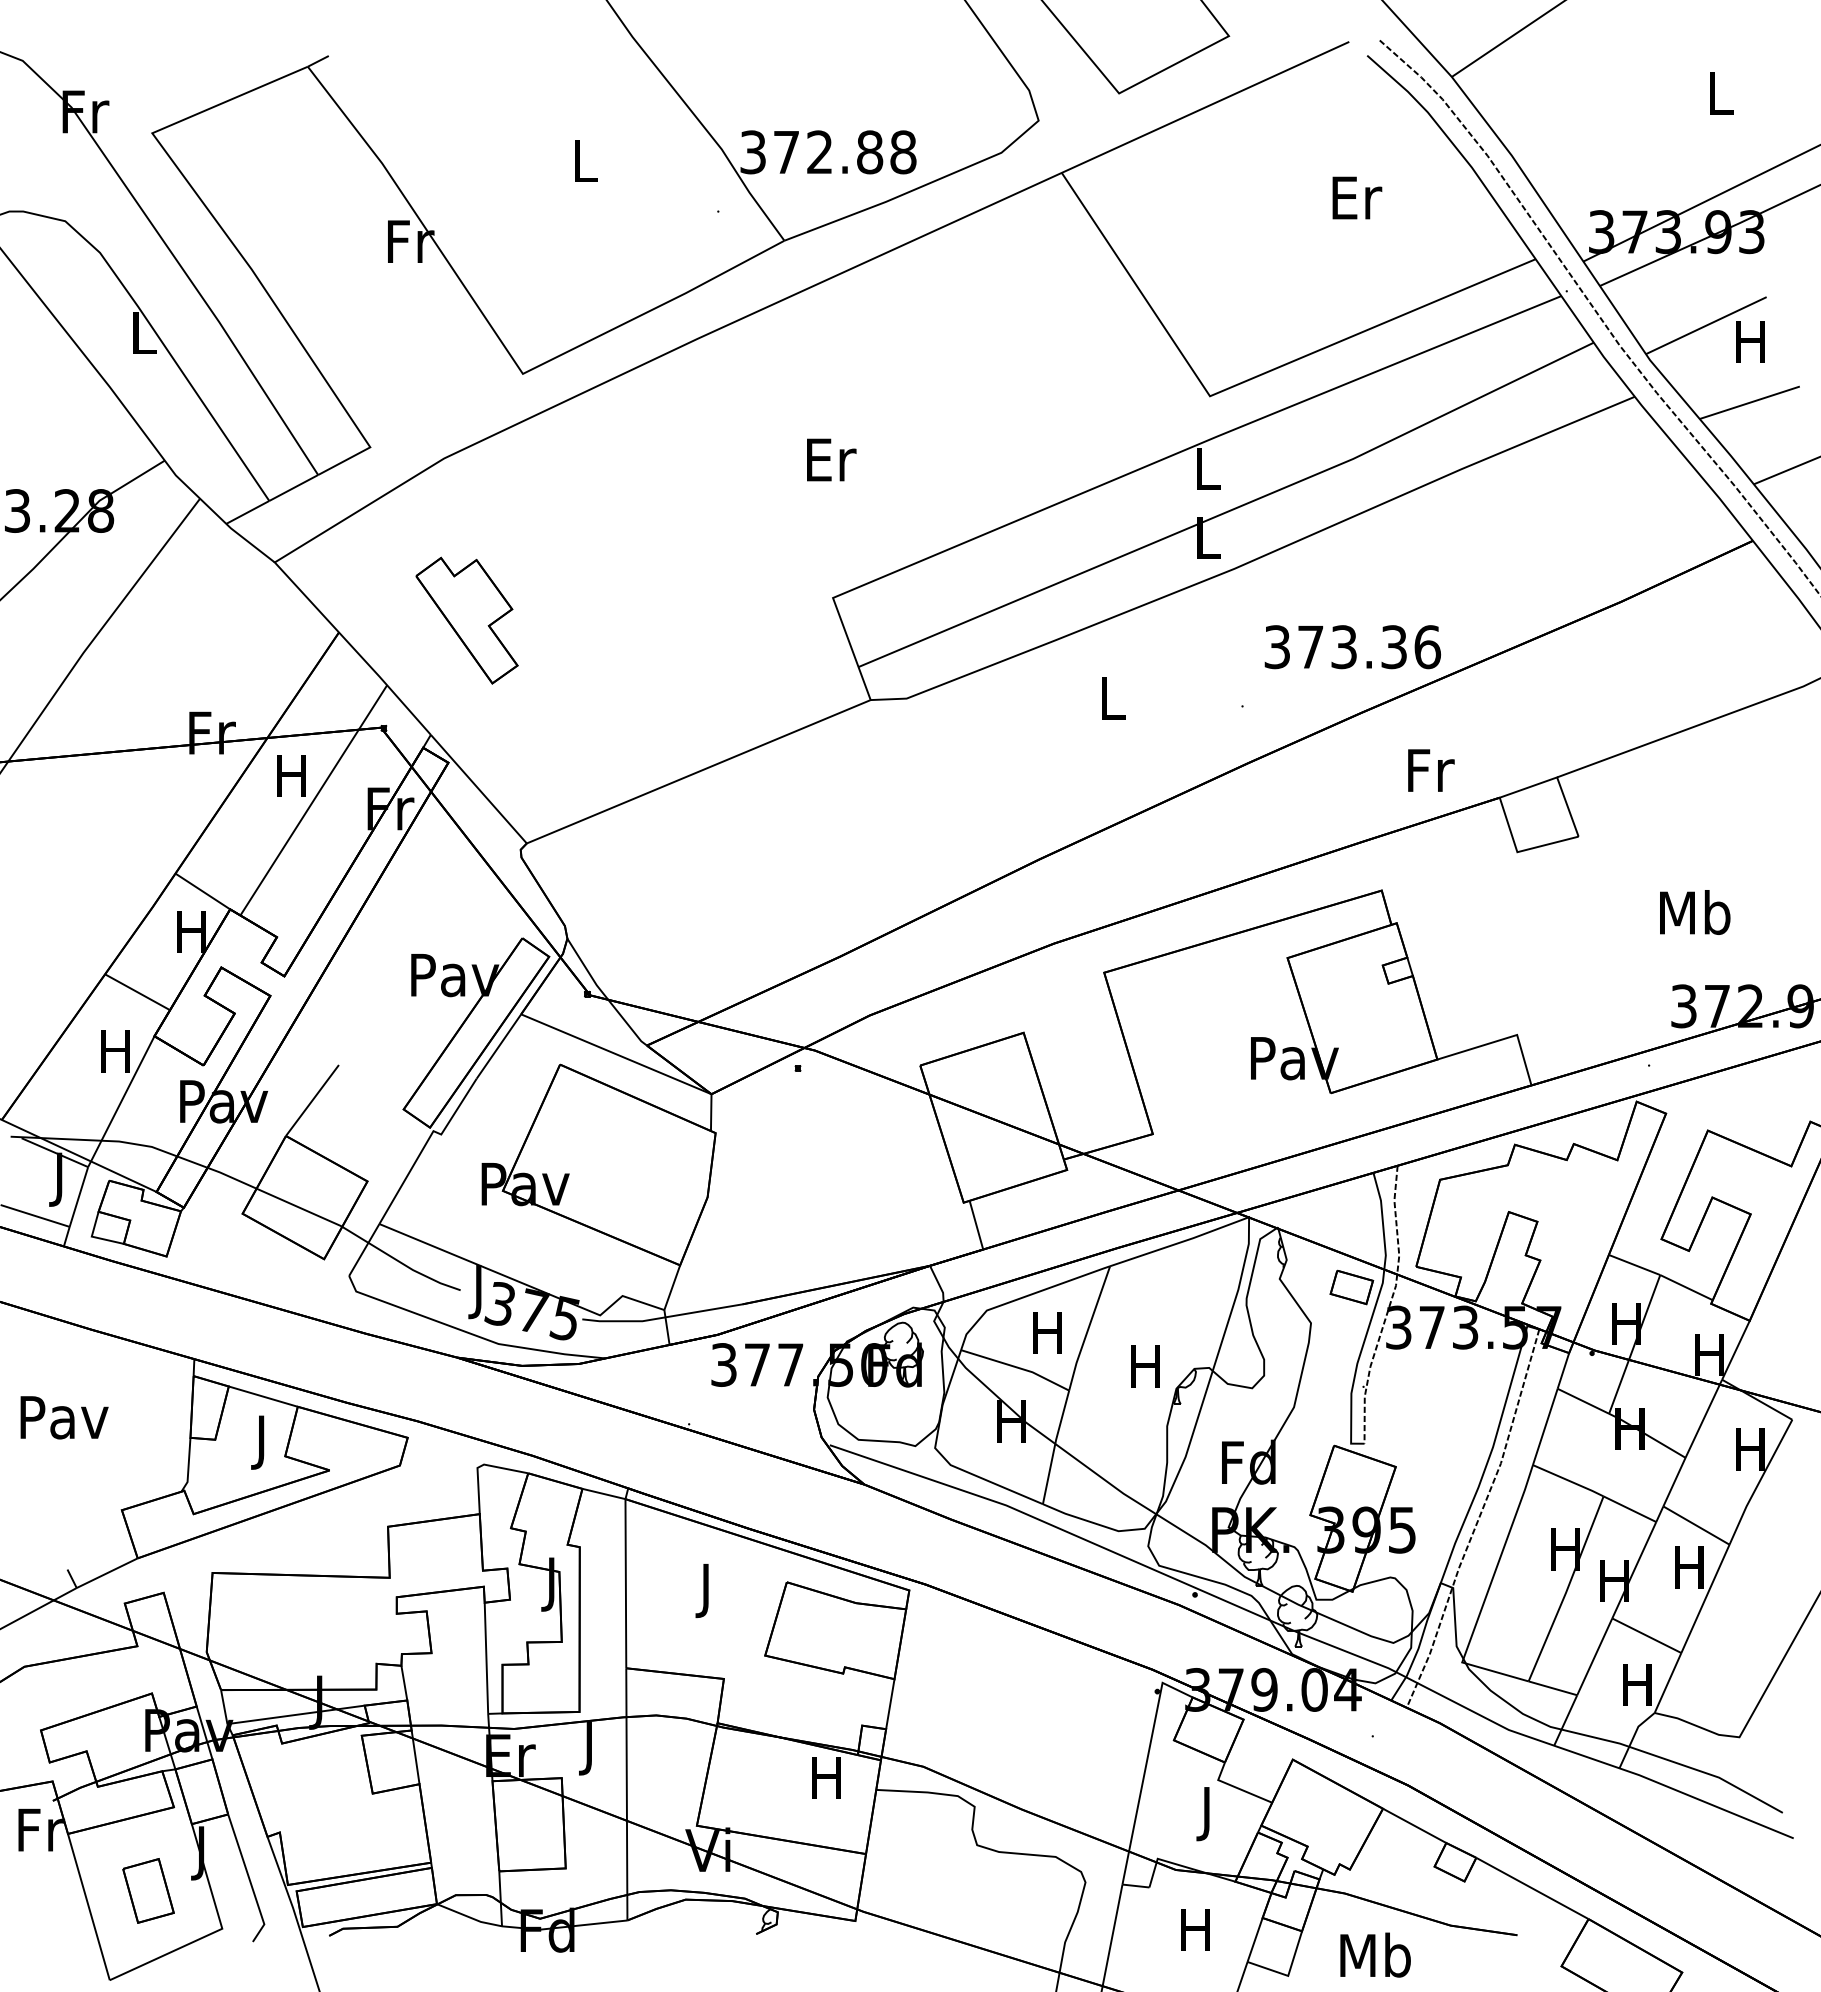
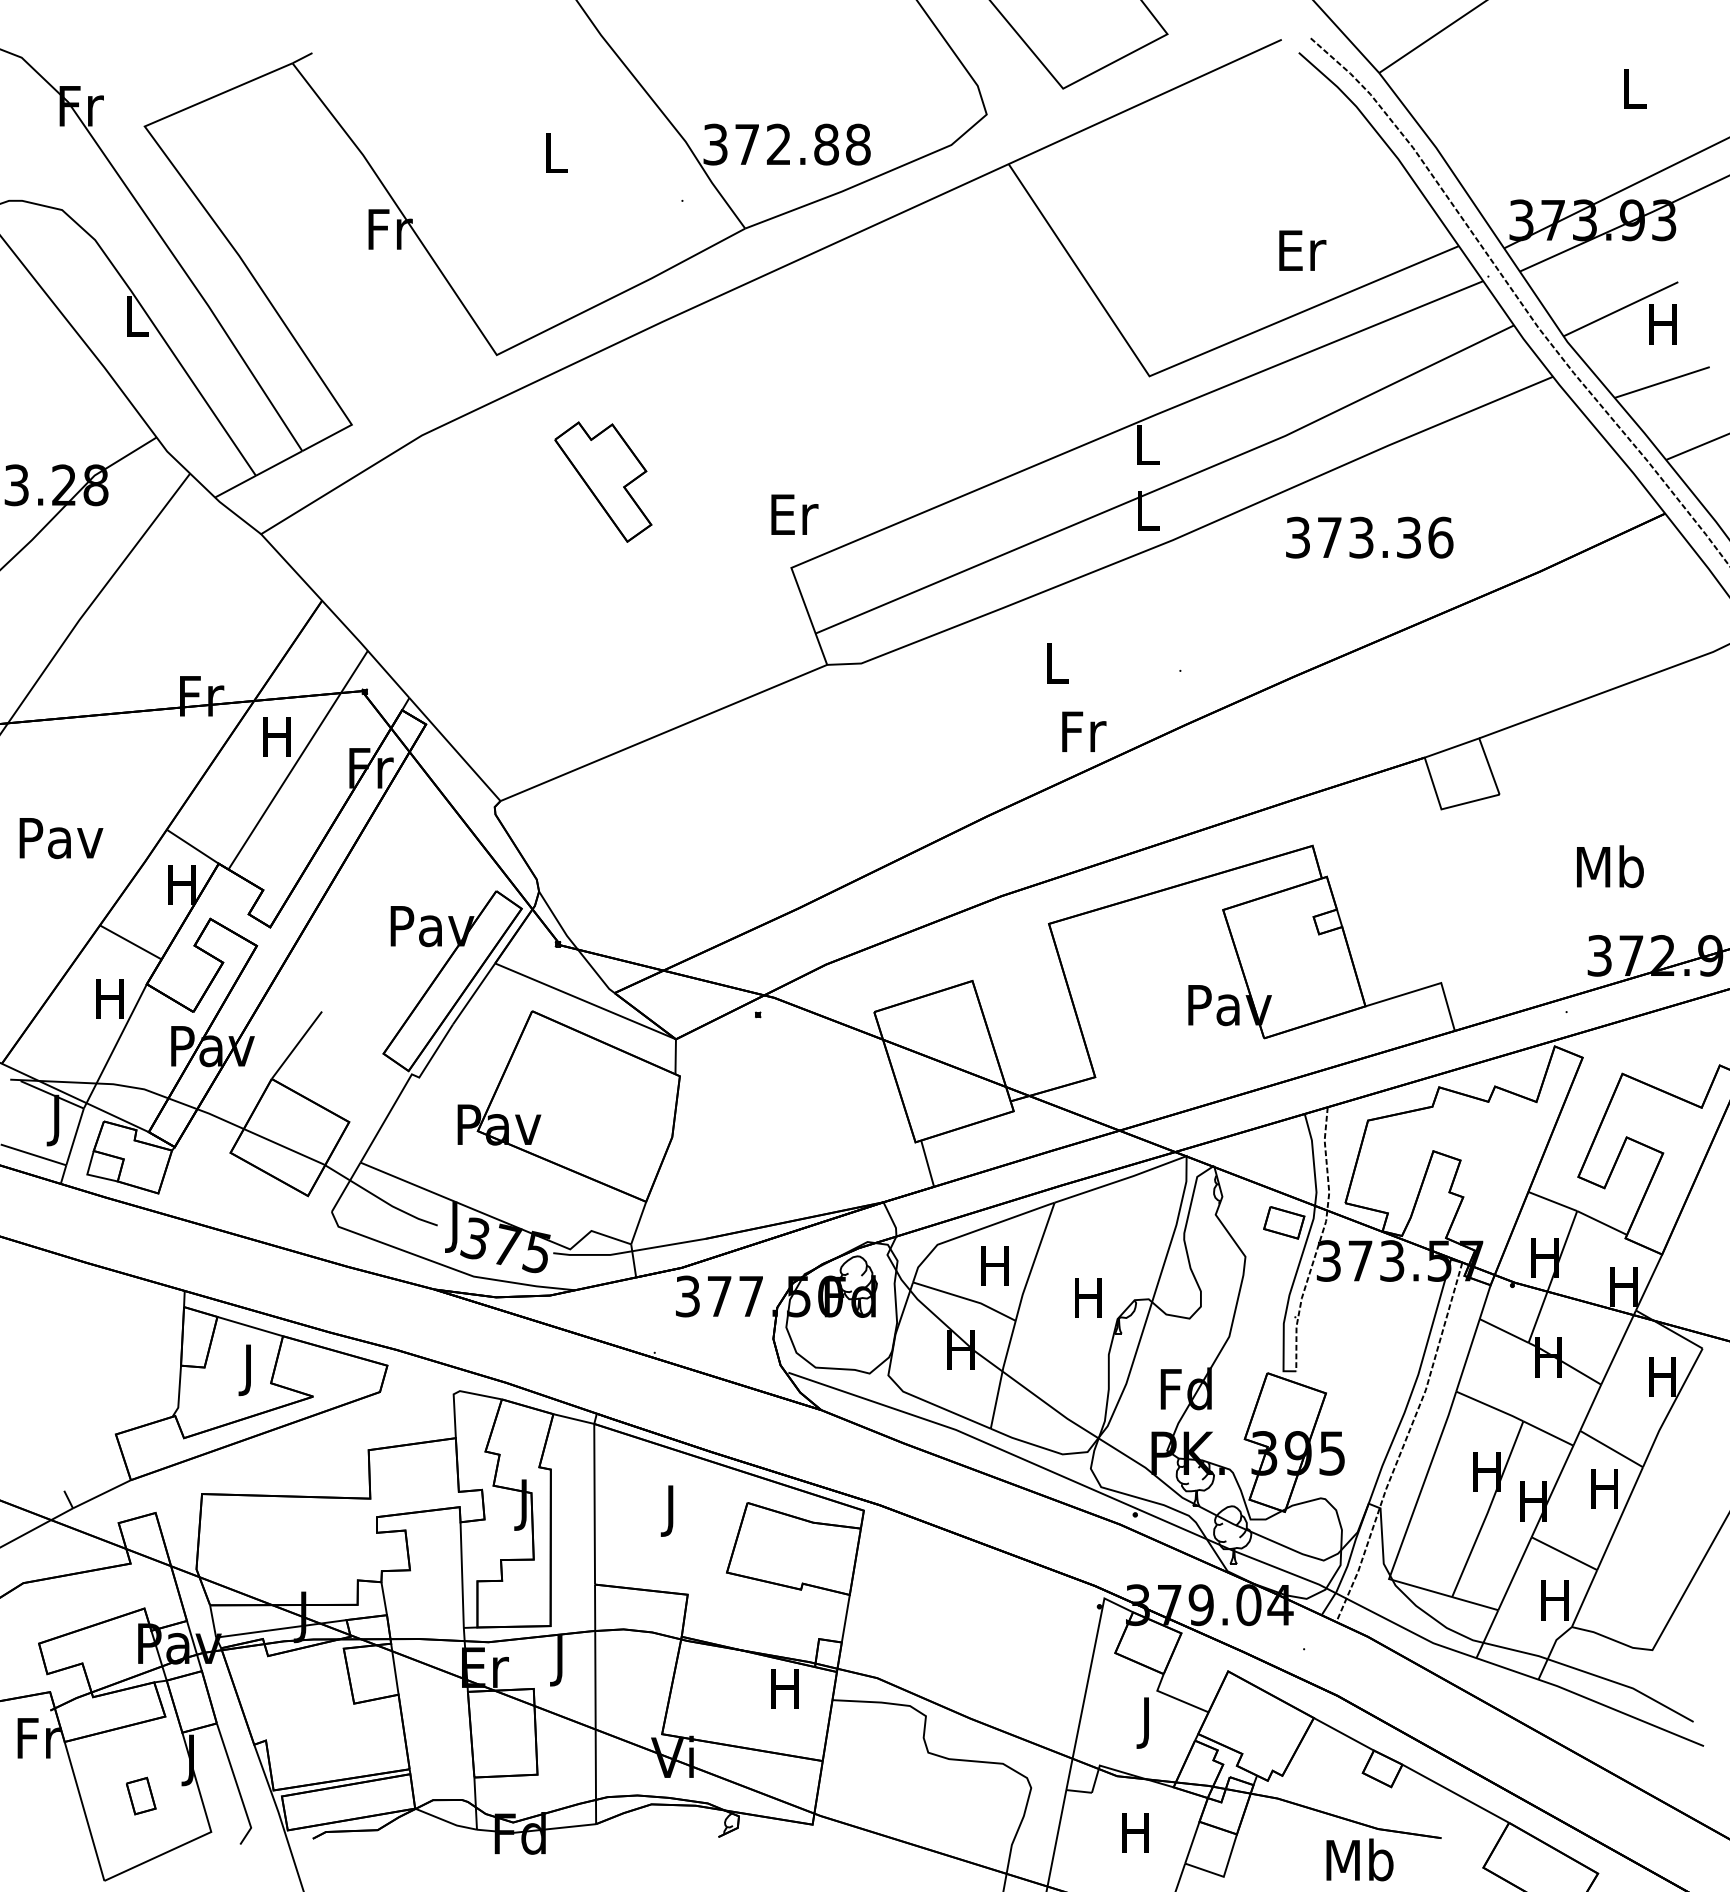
text: (1357, 197) -> (1302, 250), moved
text: (831, 459) -> (794, 514), moved
part: (466, 620) -> (602, 481), moved
text: (1352, 647) -> (1369, 538), moved
text: (1431, 770) -> (1084, 731), moved
text: (64, 1417) -> (61, 838), moved
part: (148, 1890) -> (141, 1795), size x0.6
text: (1375, 1954) -> (1359, 1859), moved

